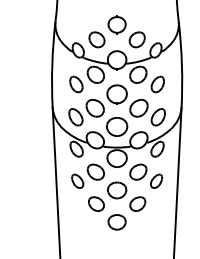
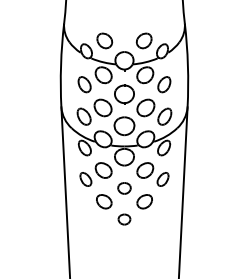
part: (117, 25) -> (124, 26), removed
part: (117, 190) -> (124, 188), size x0.7
part: (117, 222) -> (124, 219), size x0.7

